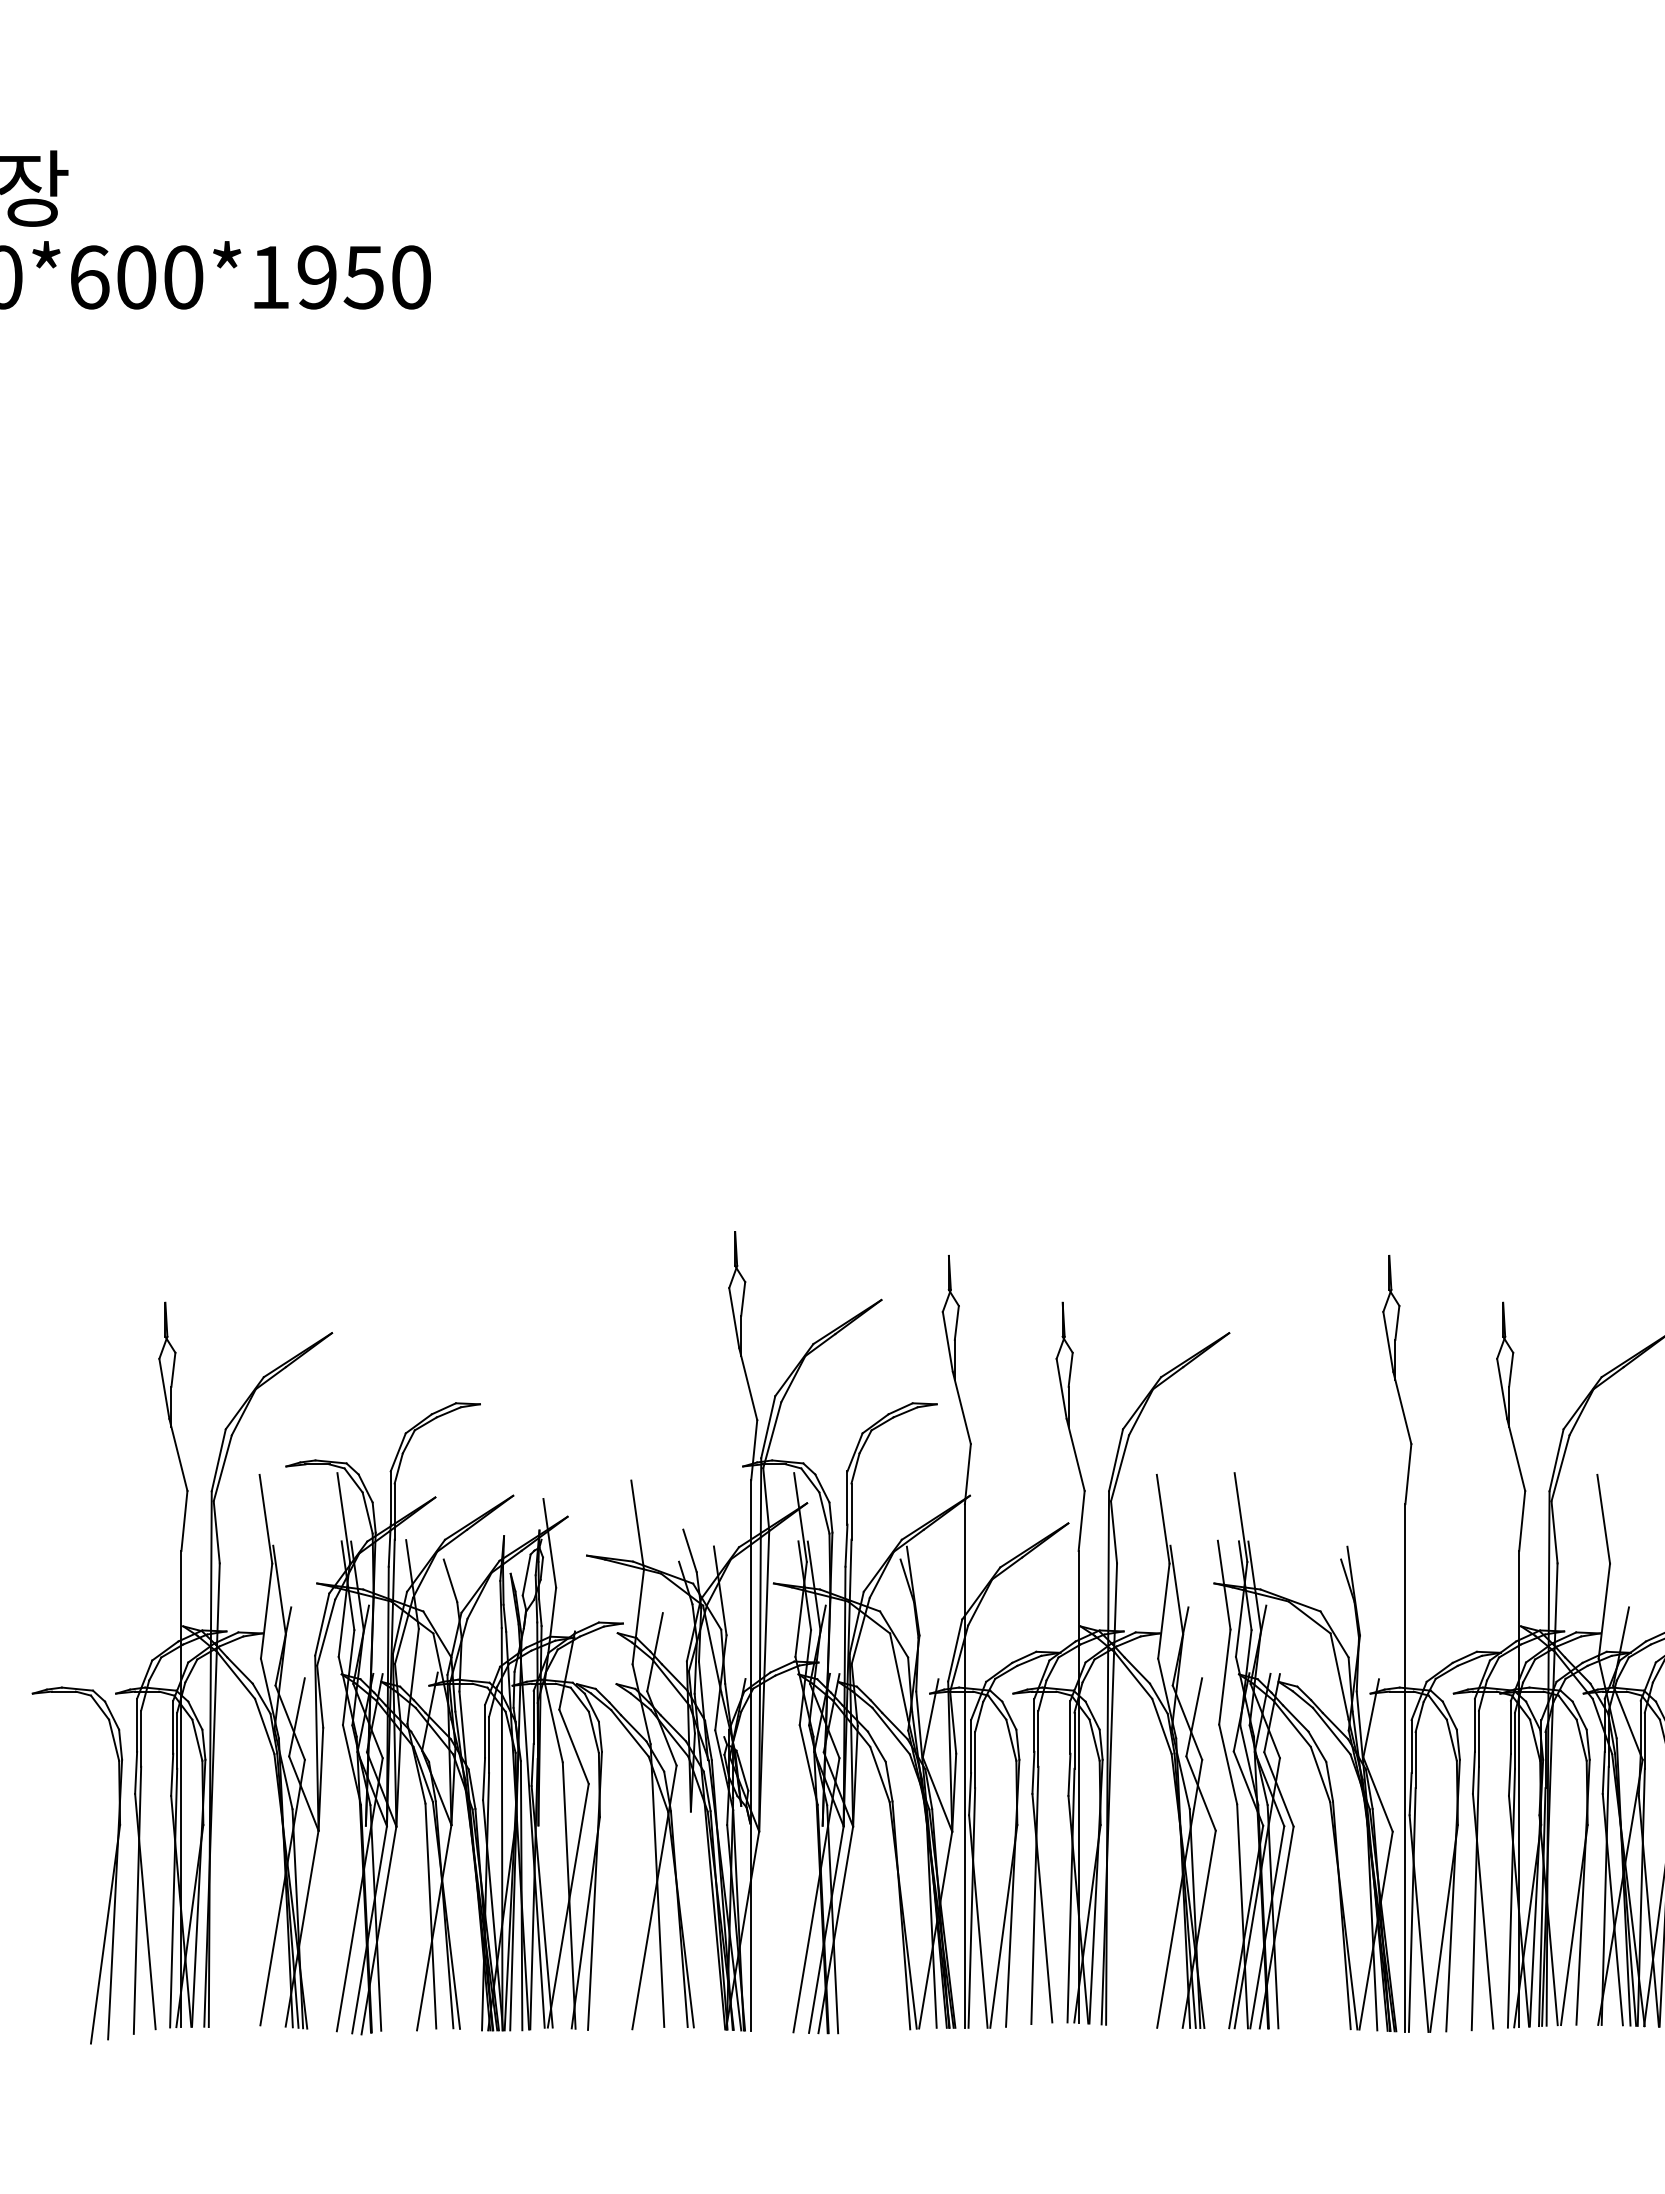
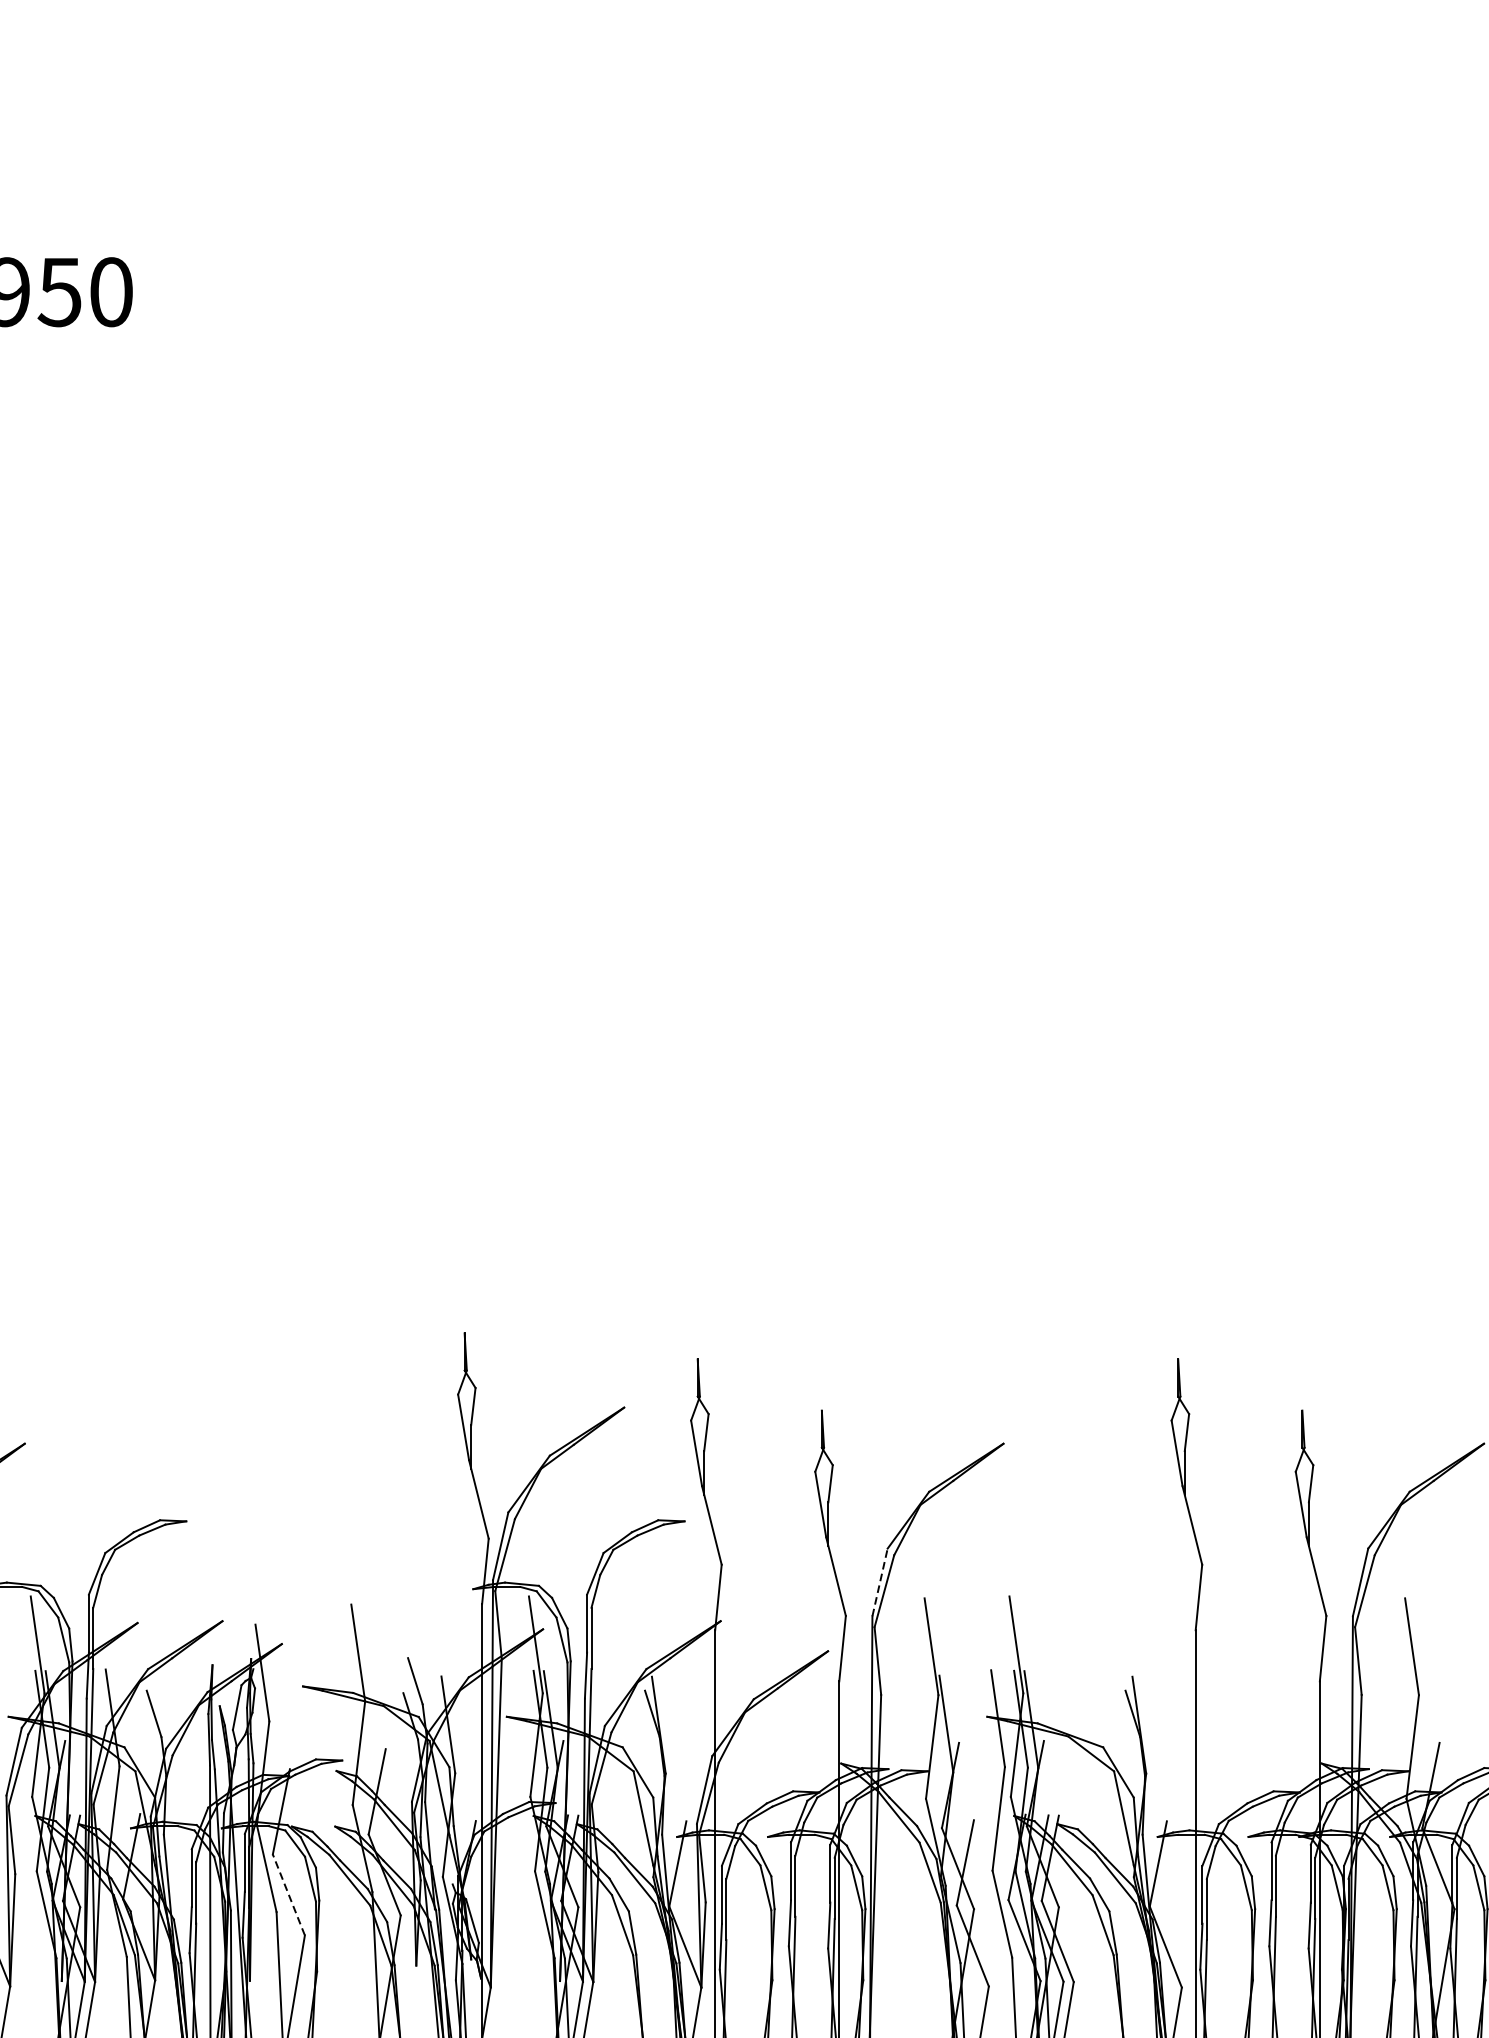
line: (1116, 1460) -> (880, 1582), solid -> dashed
line: (574, 1746) -> (289, 1894), solid -> dashed

